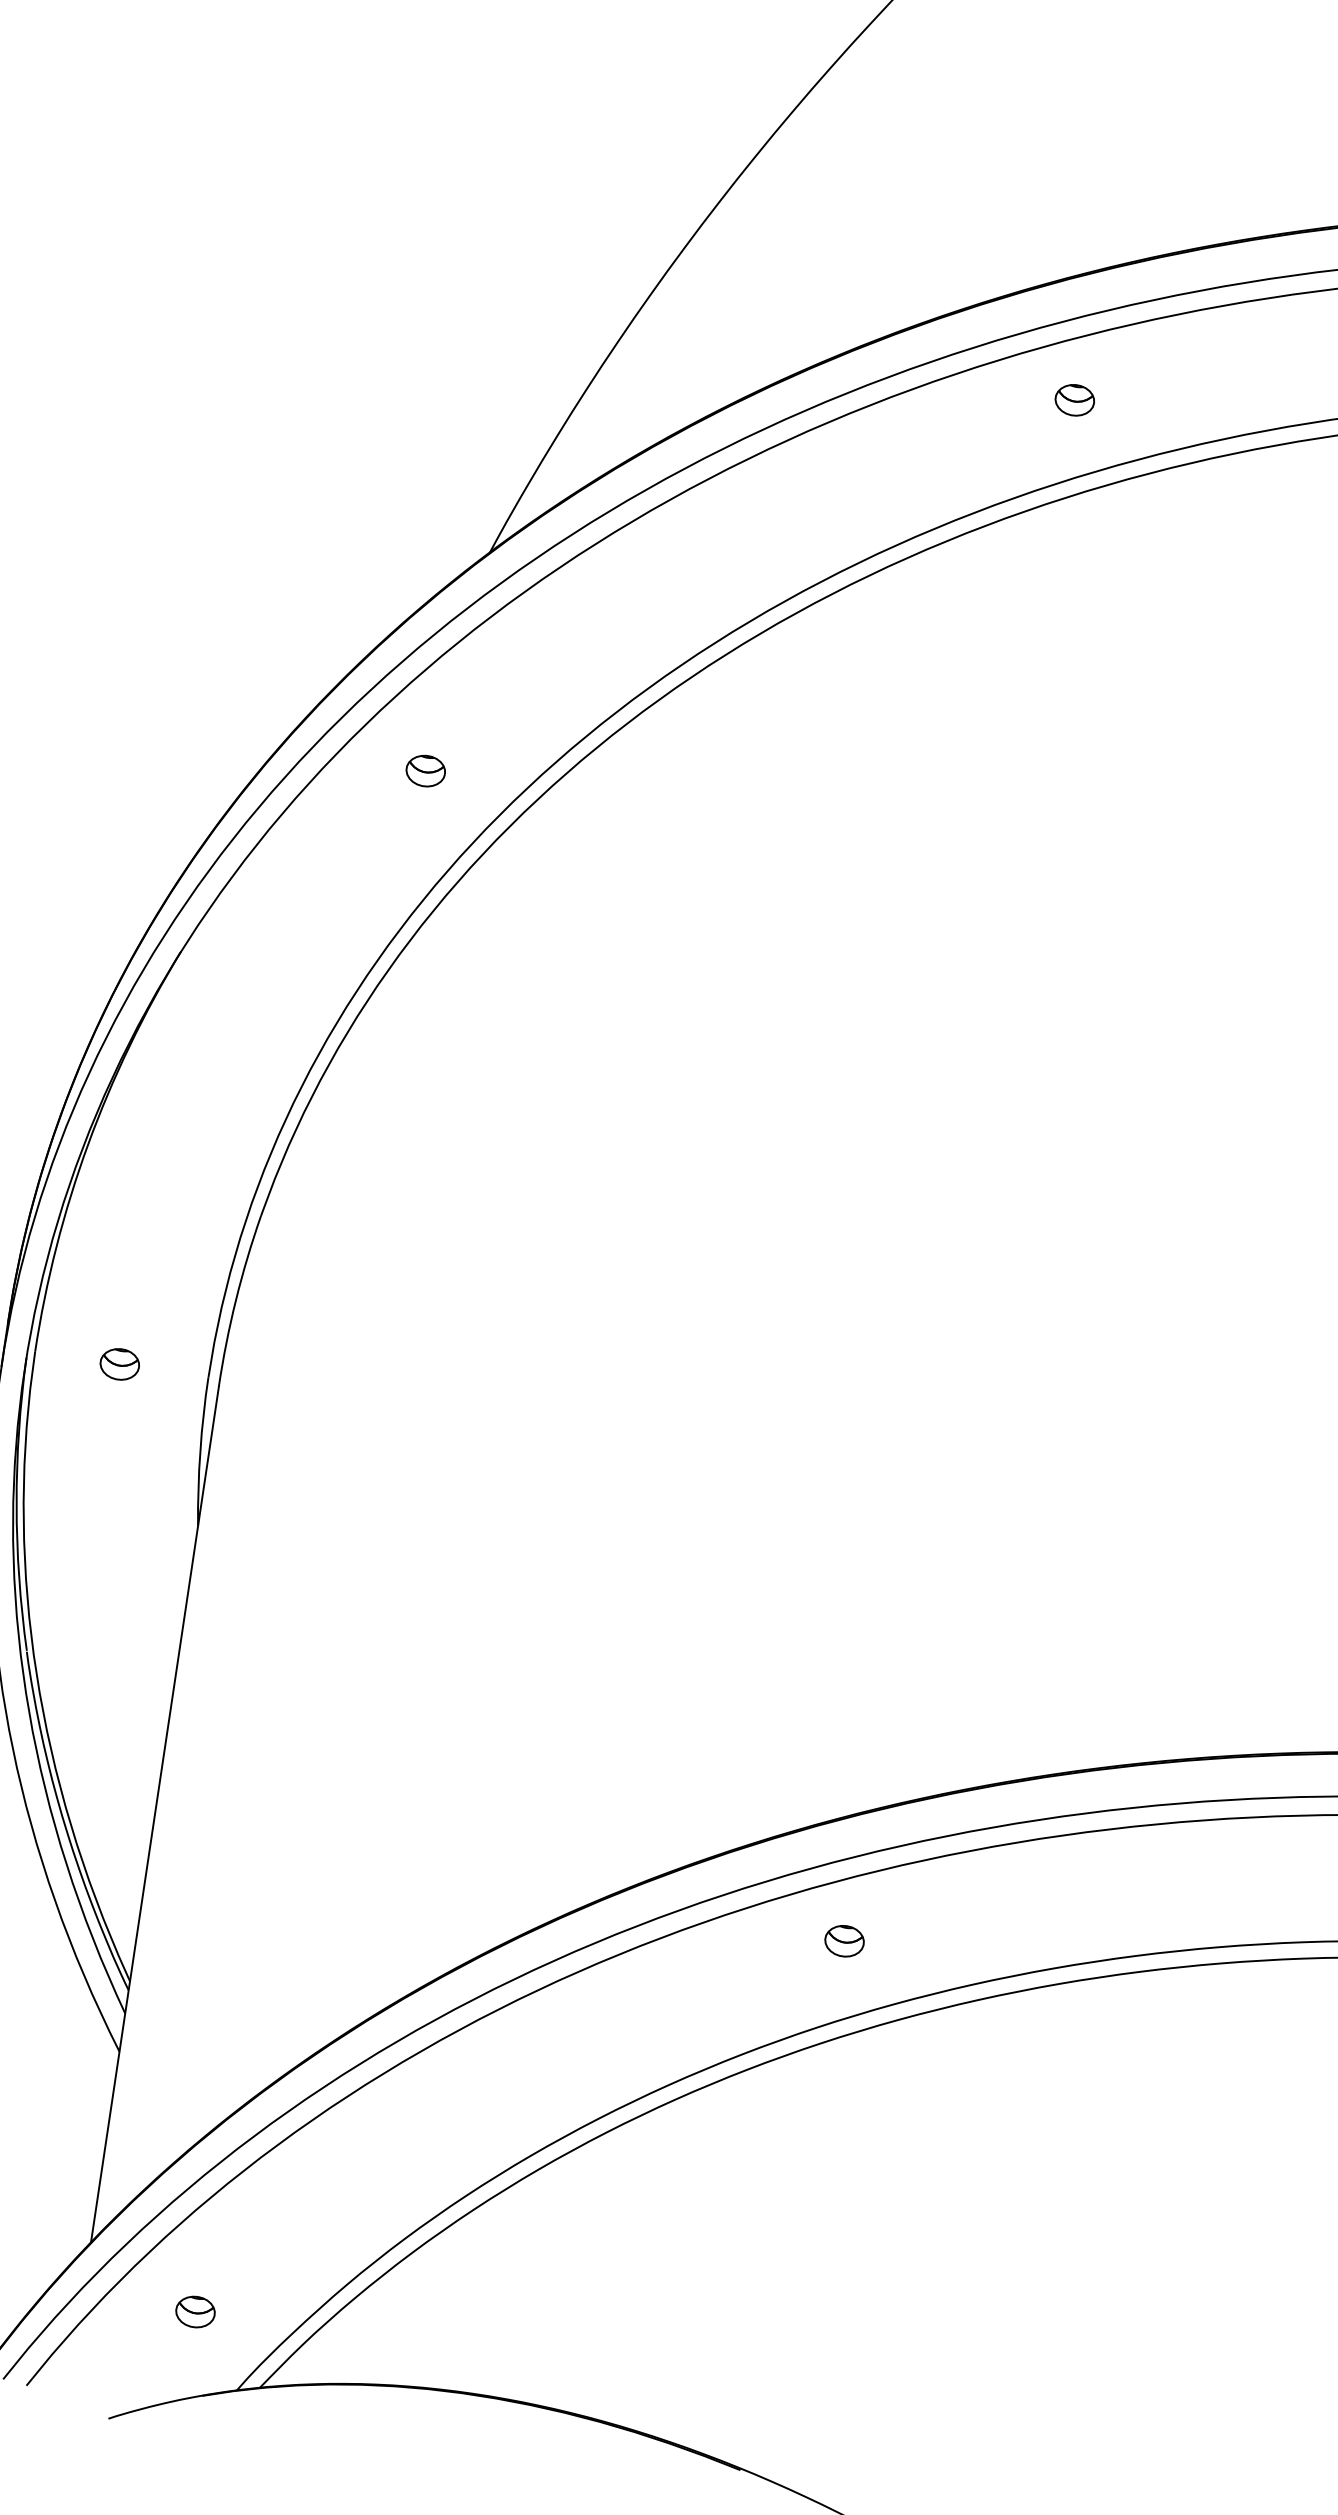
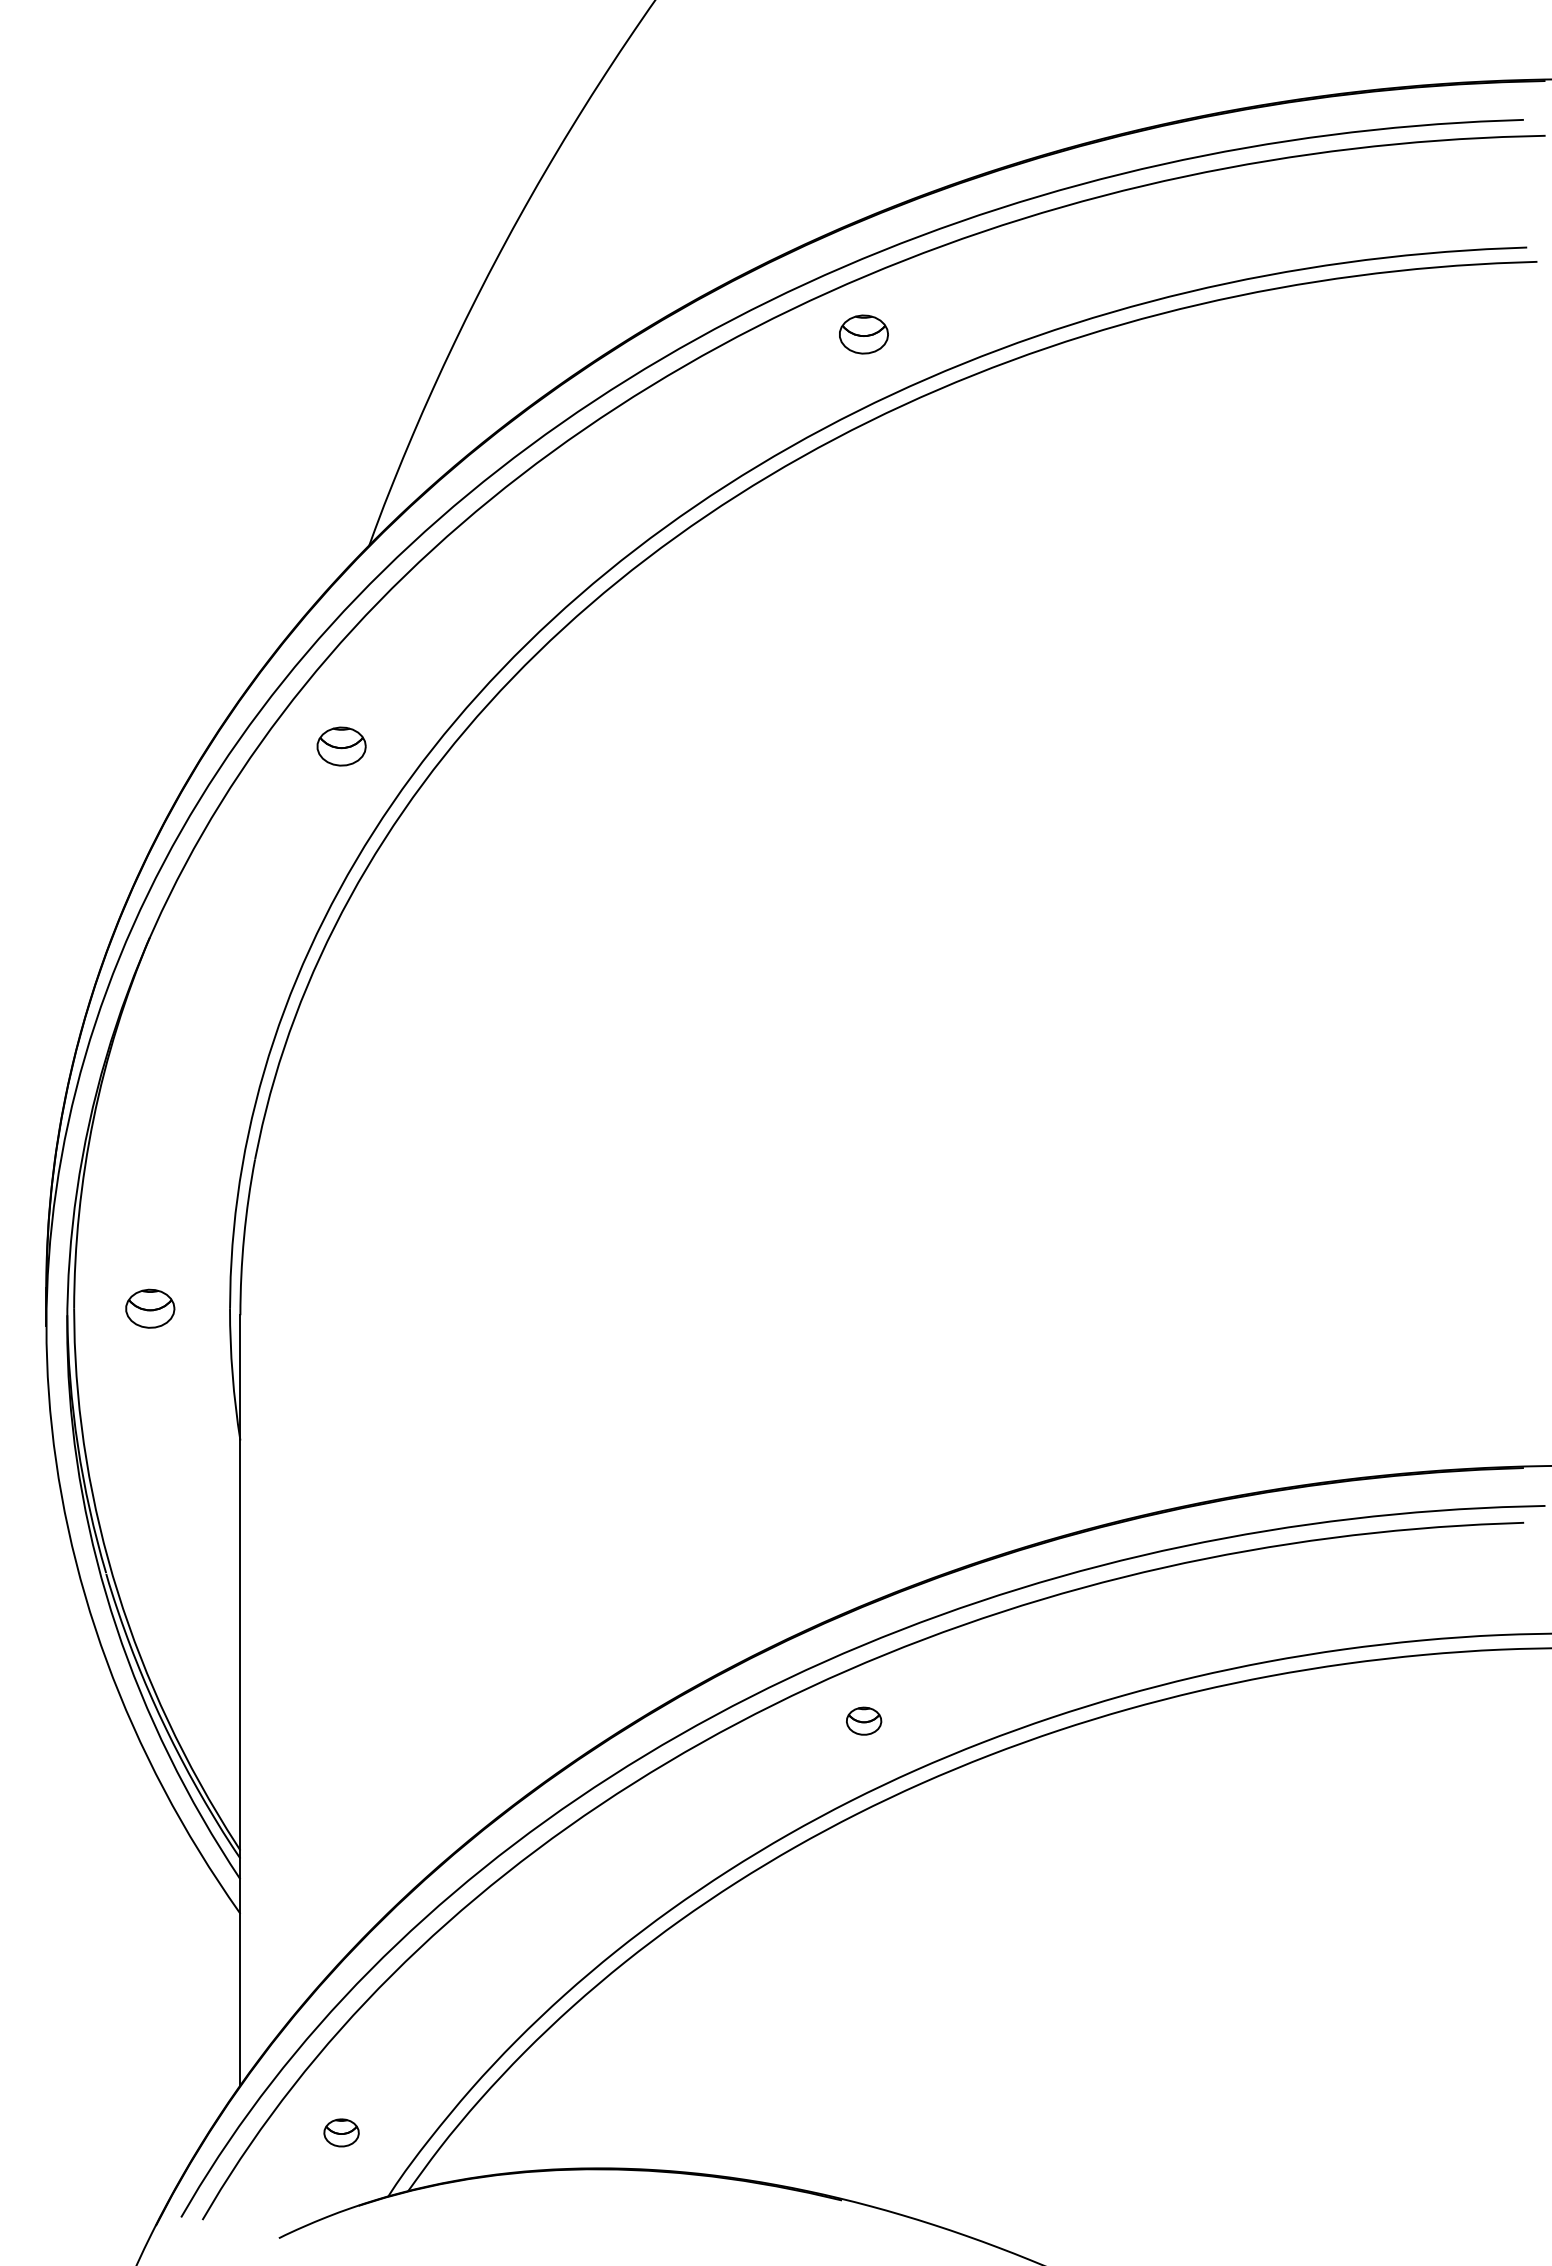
part: (1075, 400) -> (864, 334), size x1.4
part: (425, 770) -> (341, 745), size x1.4
part: (120, 1364) -> (150, 1308), size x1.4

